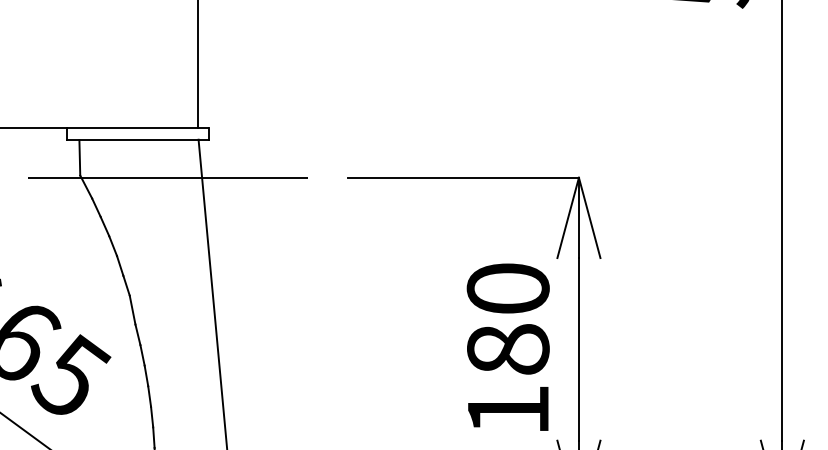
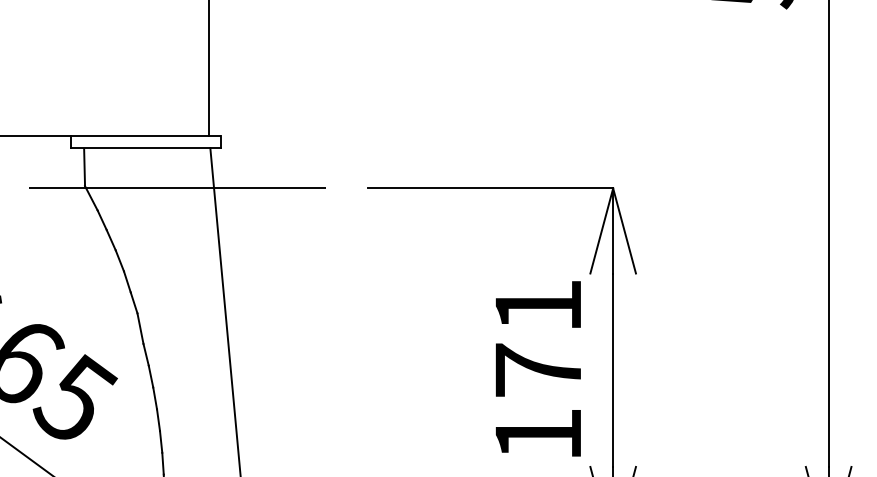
text: (507, 318) -> (537, 337), 180 -> 171

